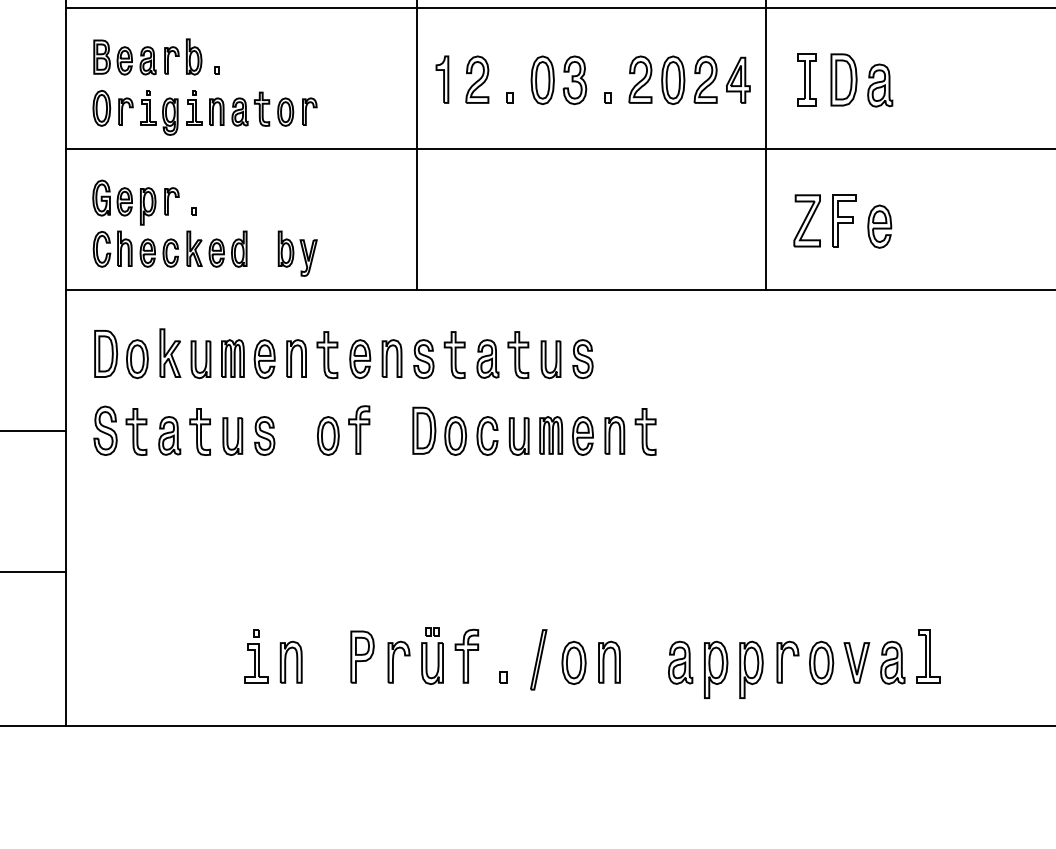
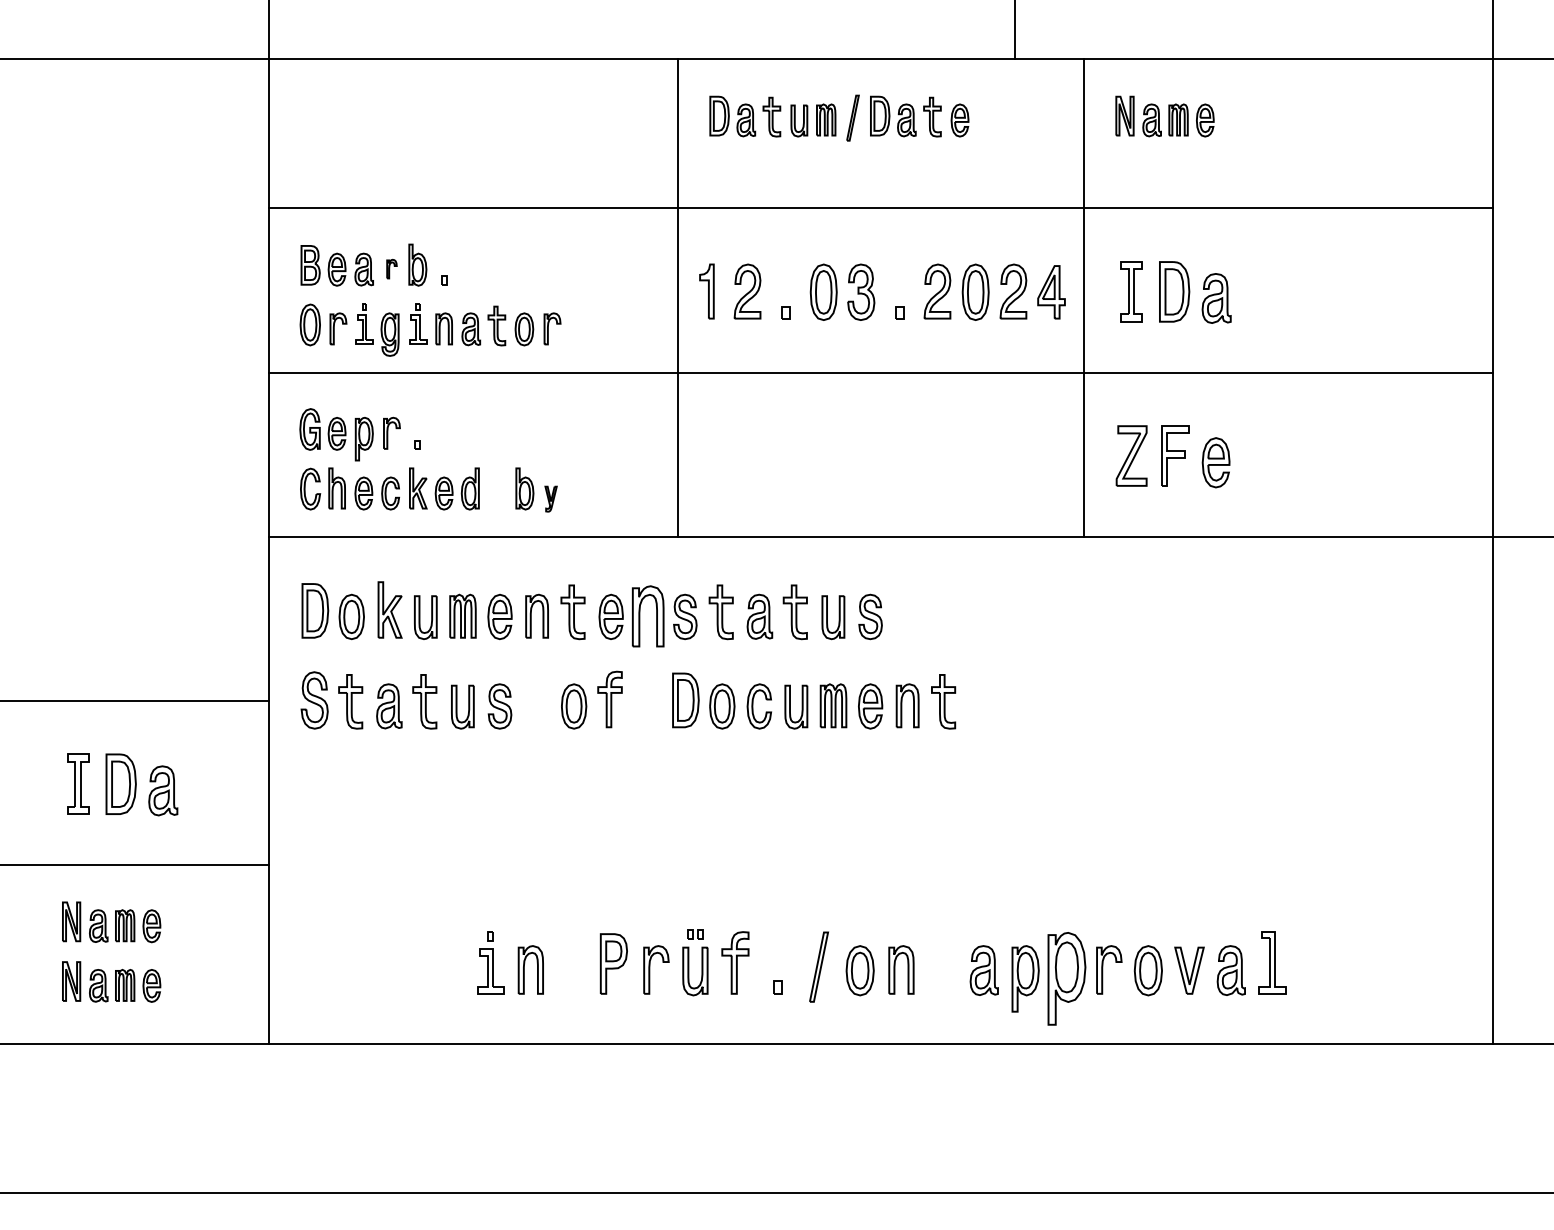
part: (171, 59) -> (391, 268), size x0.6
part: (308, 257) -> (550, 498), size x0.6
part: (392, 357) -> (648, 615), size x1.4
part: (751, 669) -> (1066, 978), size x1.4

